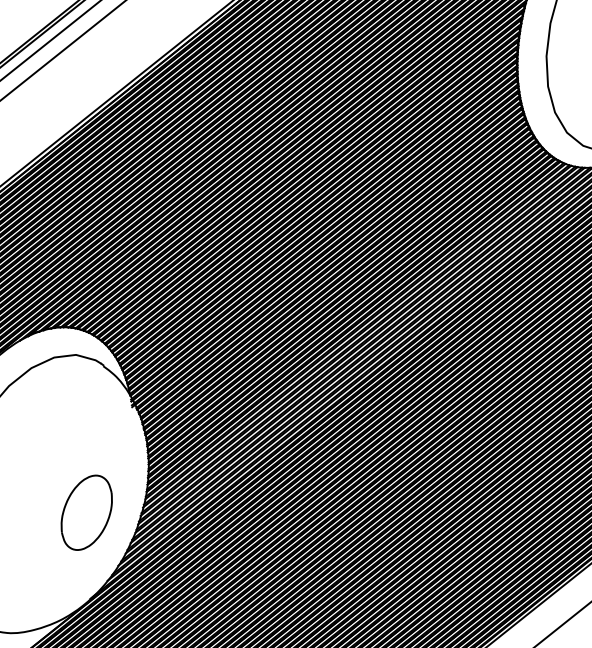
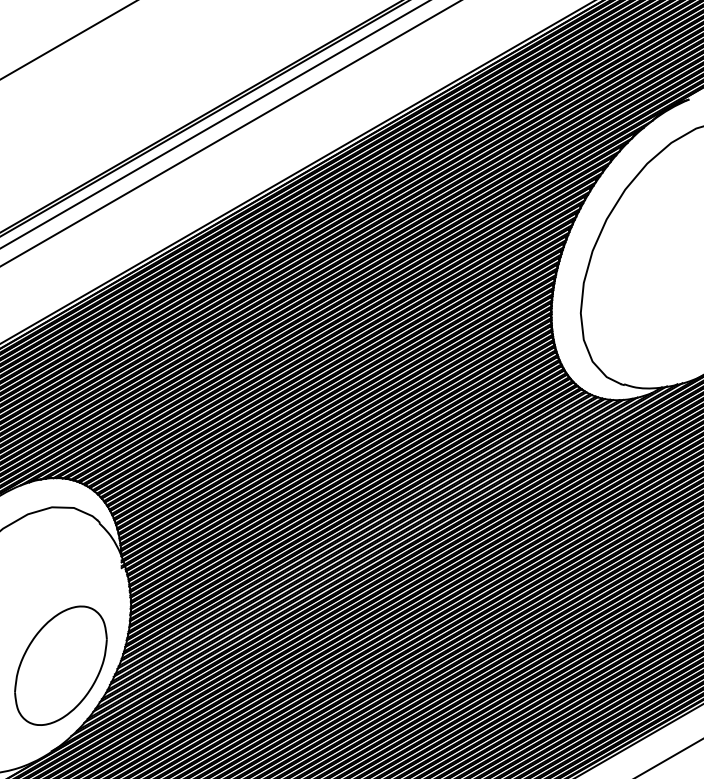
part: (86, 512) -> (60, 665), size x1.67

